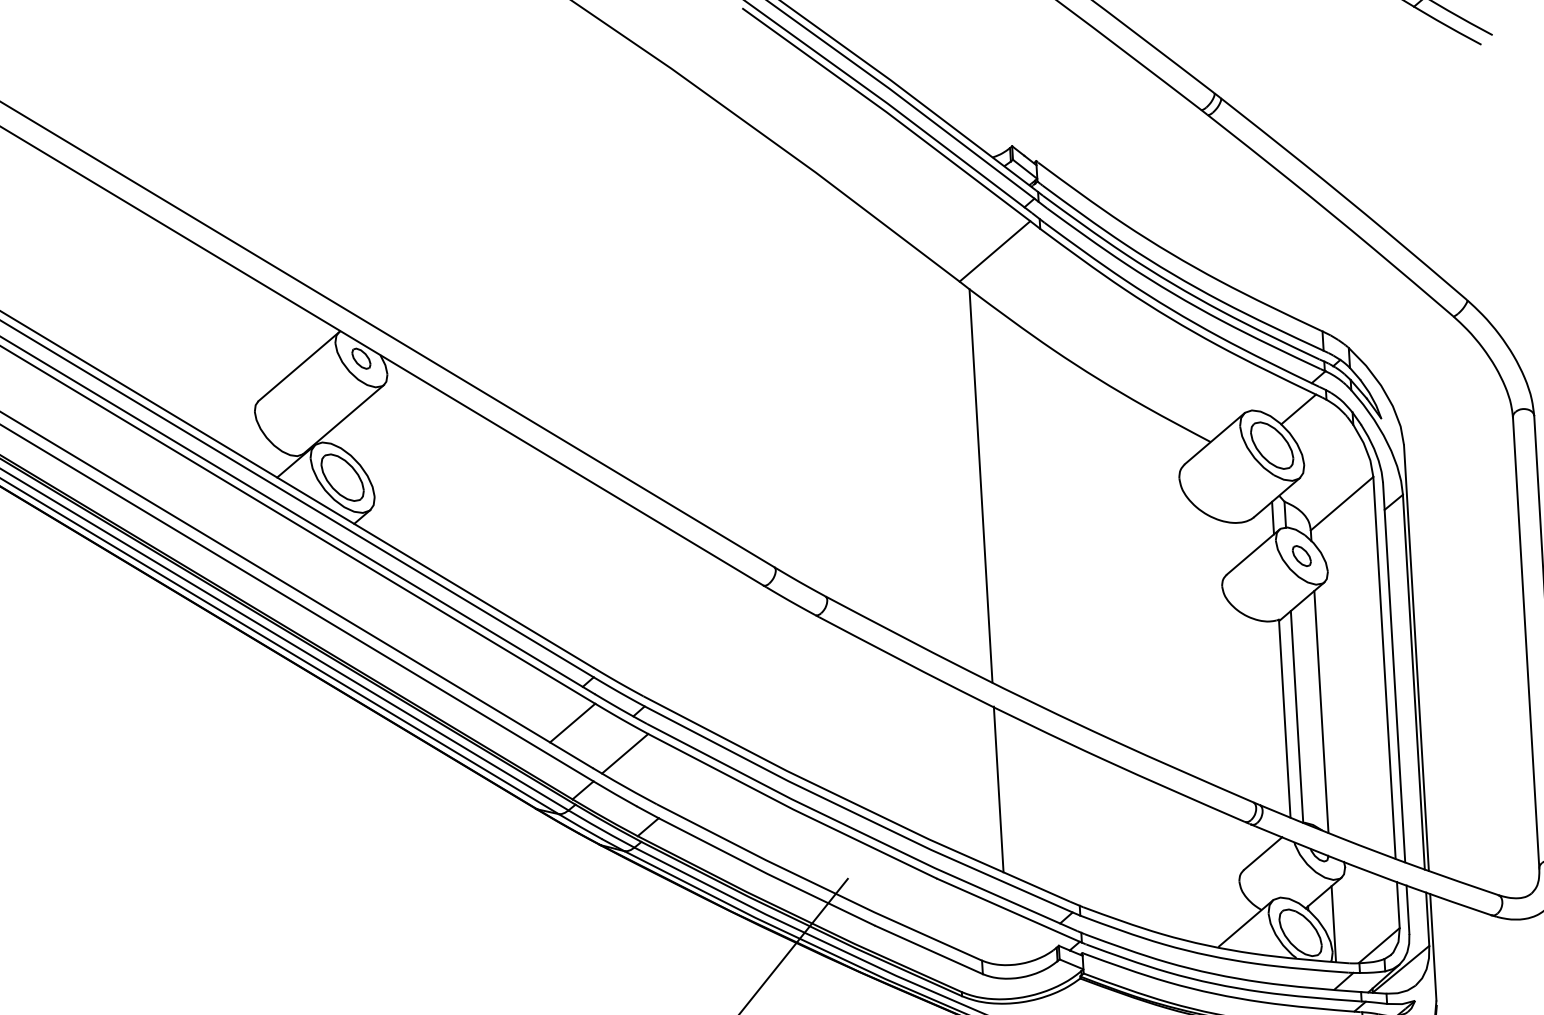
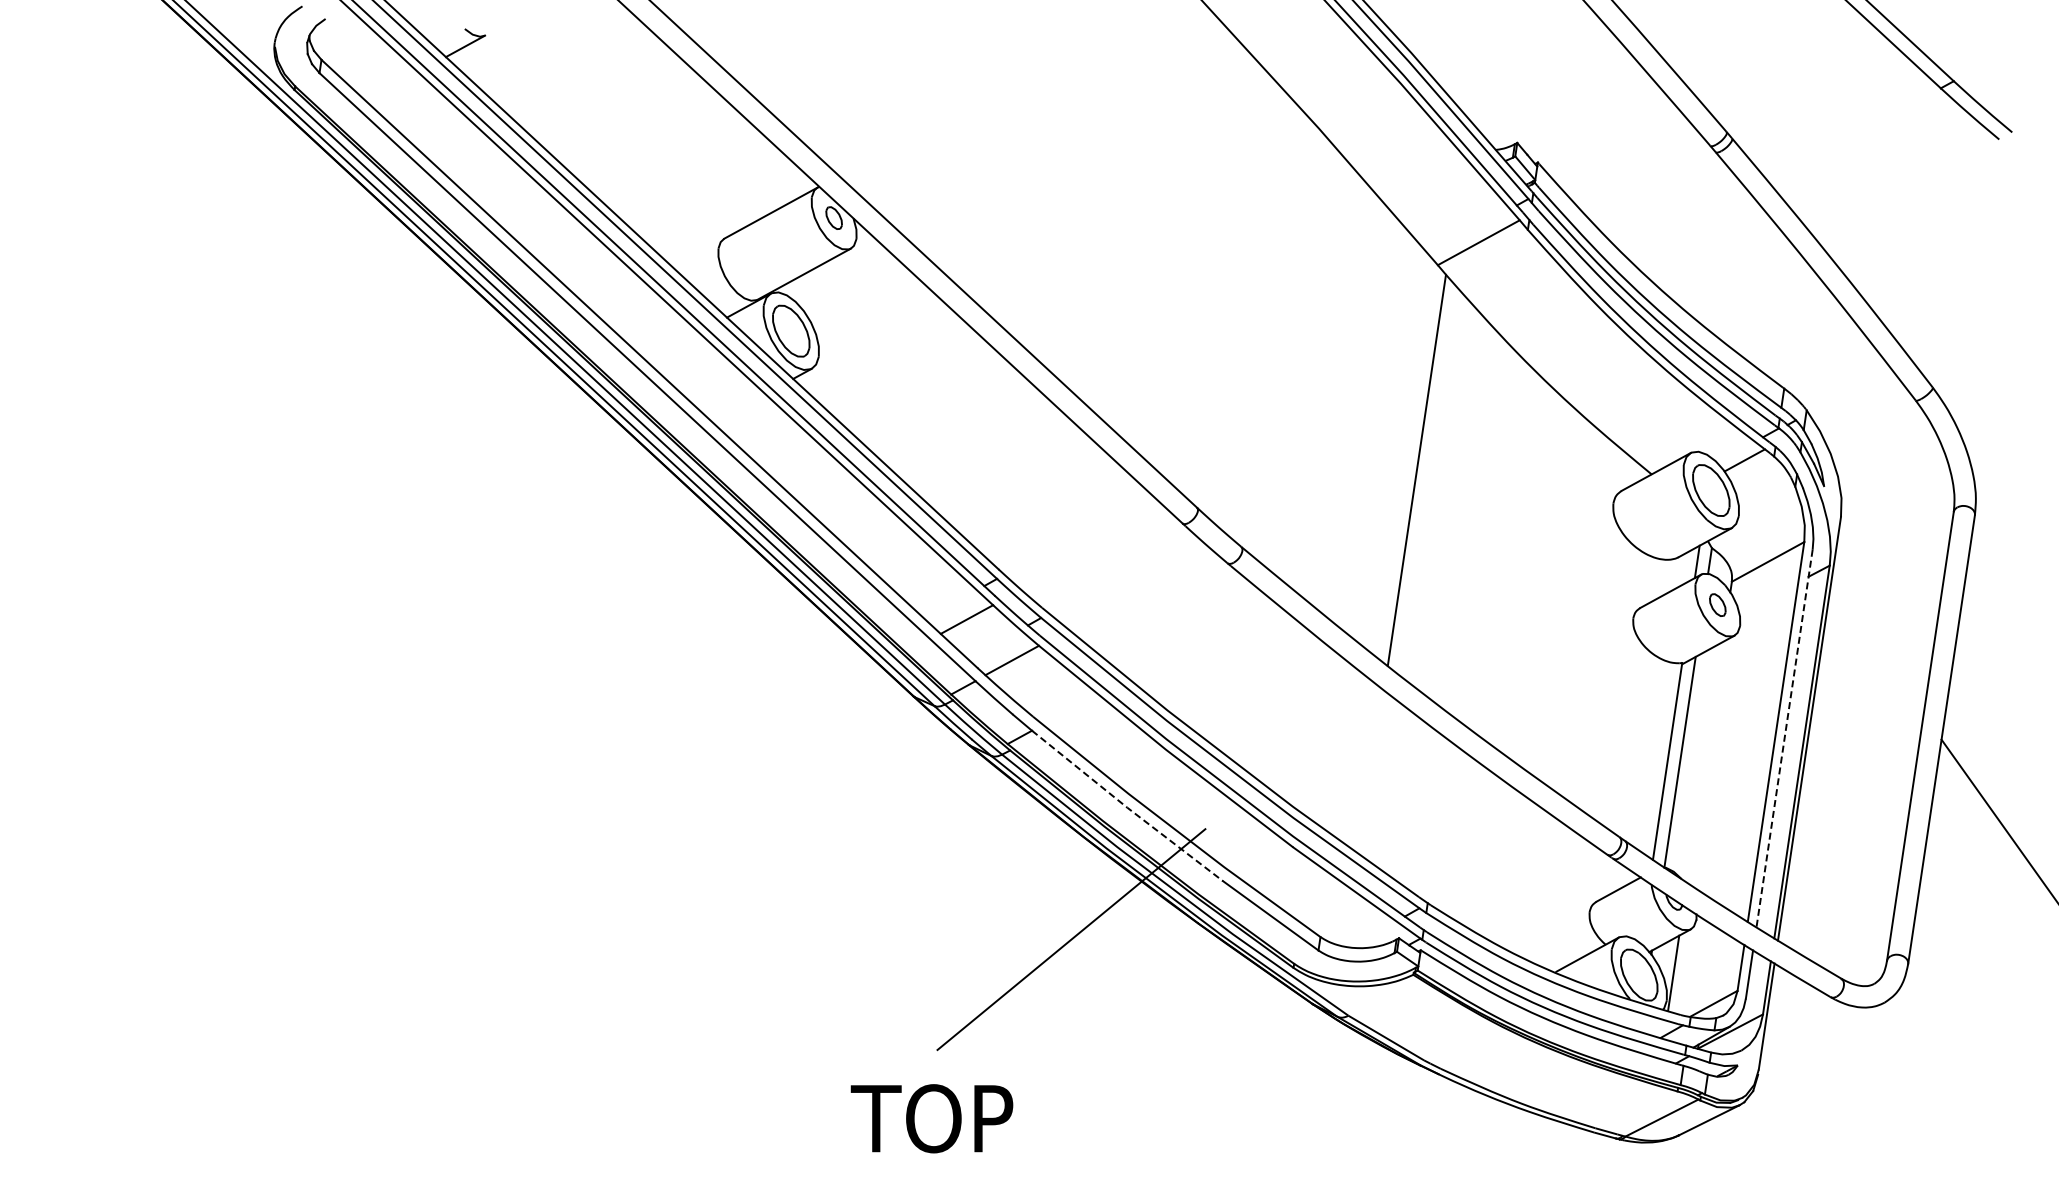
line: (1394, 672) -> (1784, 738), solid -> dashed
line: (1320, 712) -> (1704, 762), removed
line: (998, 788) -> (1371, 771), removed
line: (767, 873) -> (1127, 807), solid -> dashed

